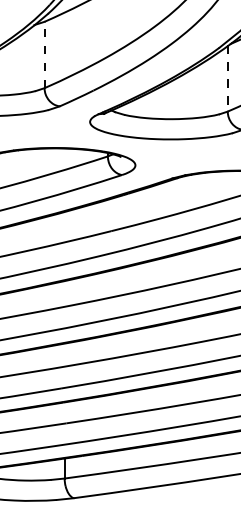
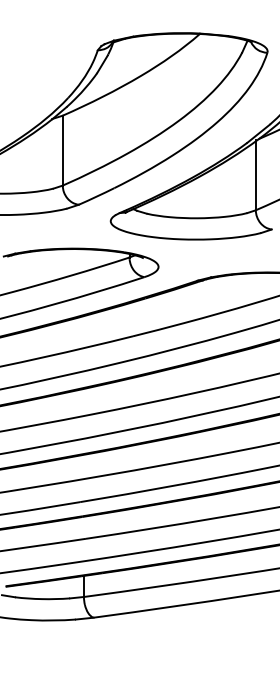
line: (44, 54) -> (62, 150), dashed -> solid
line: (227, 78) -> (255, 175), dashed -> solid

